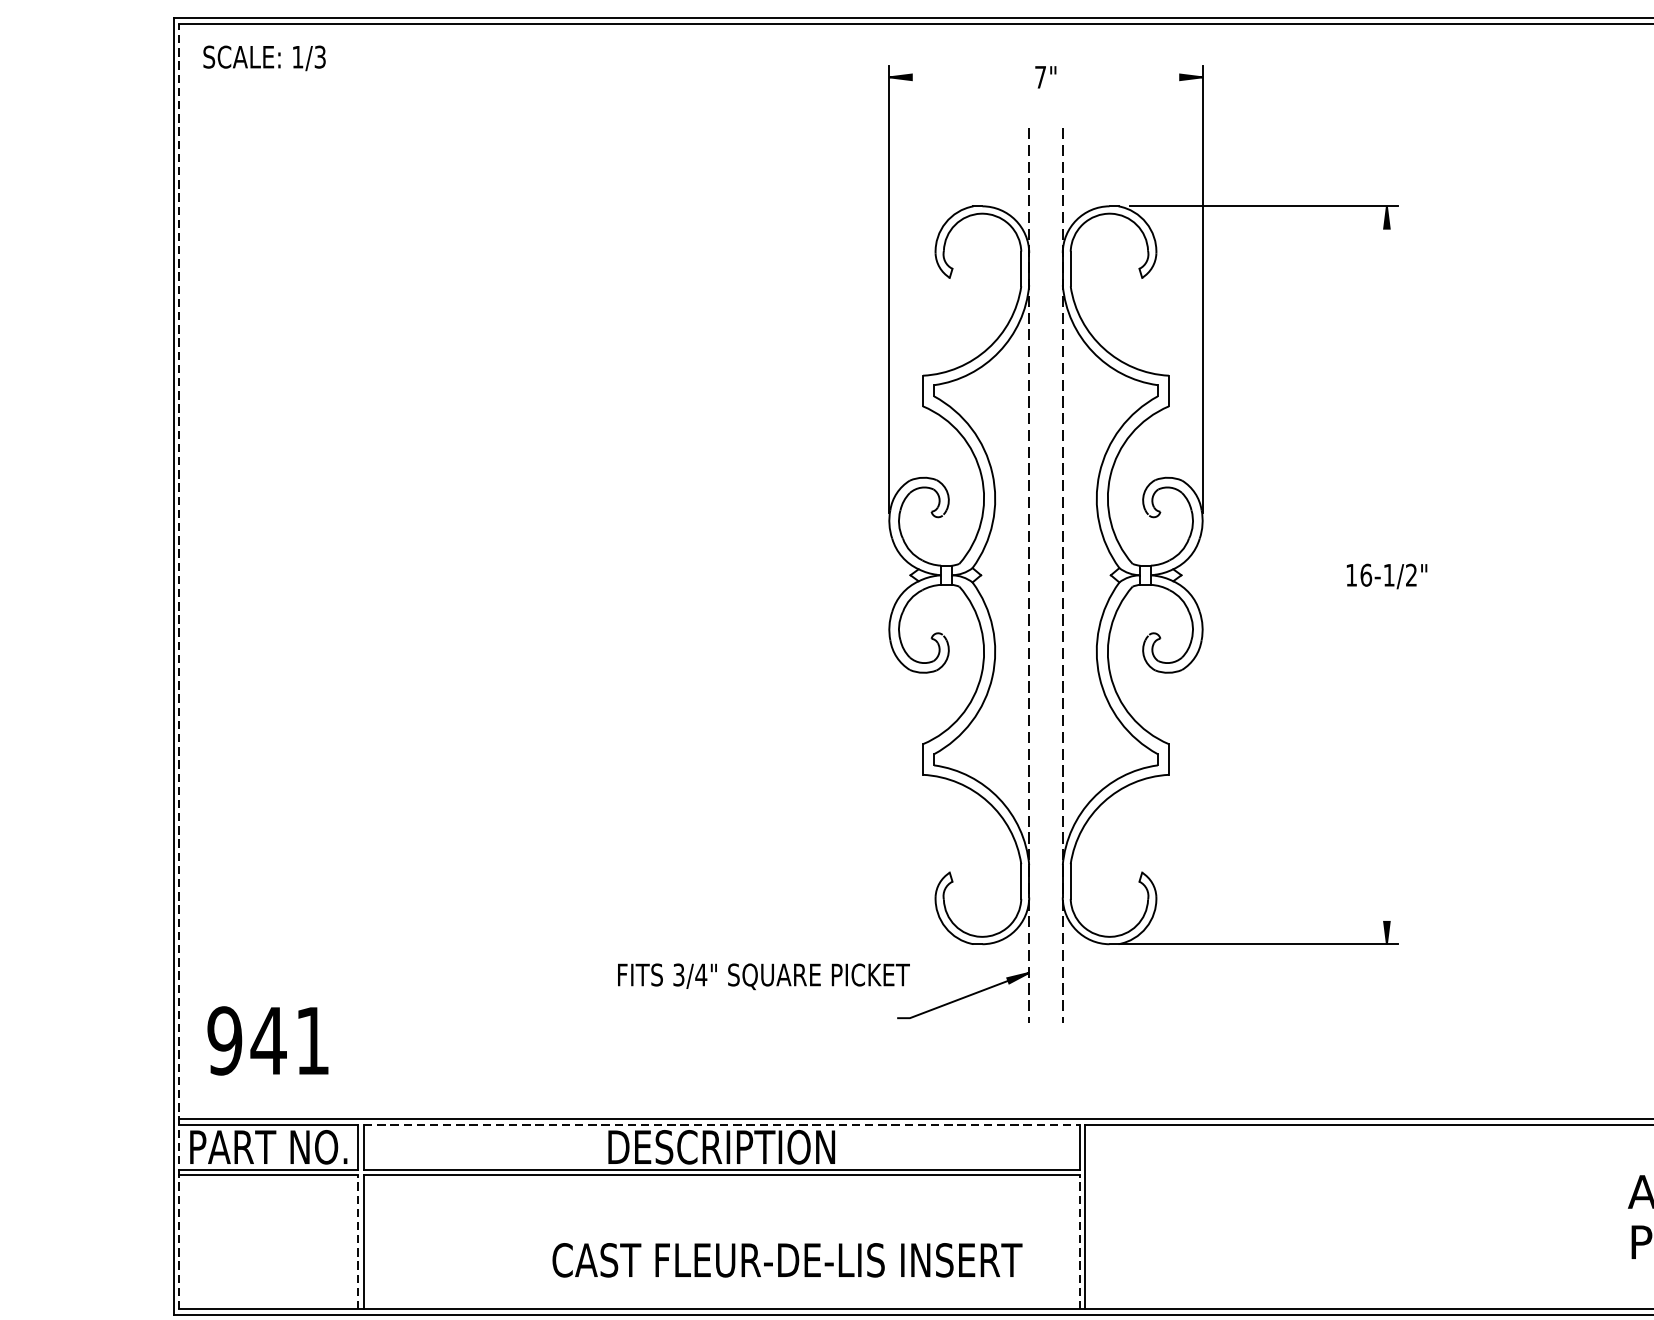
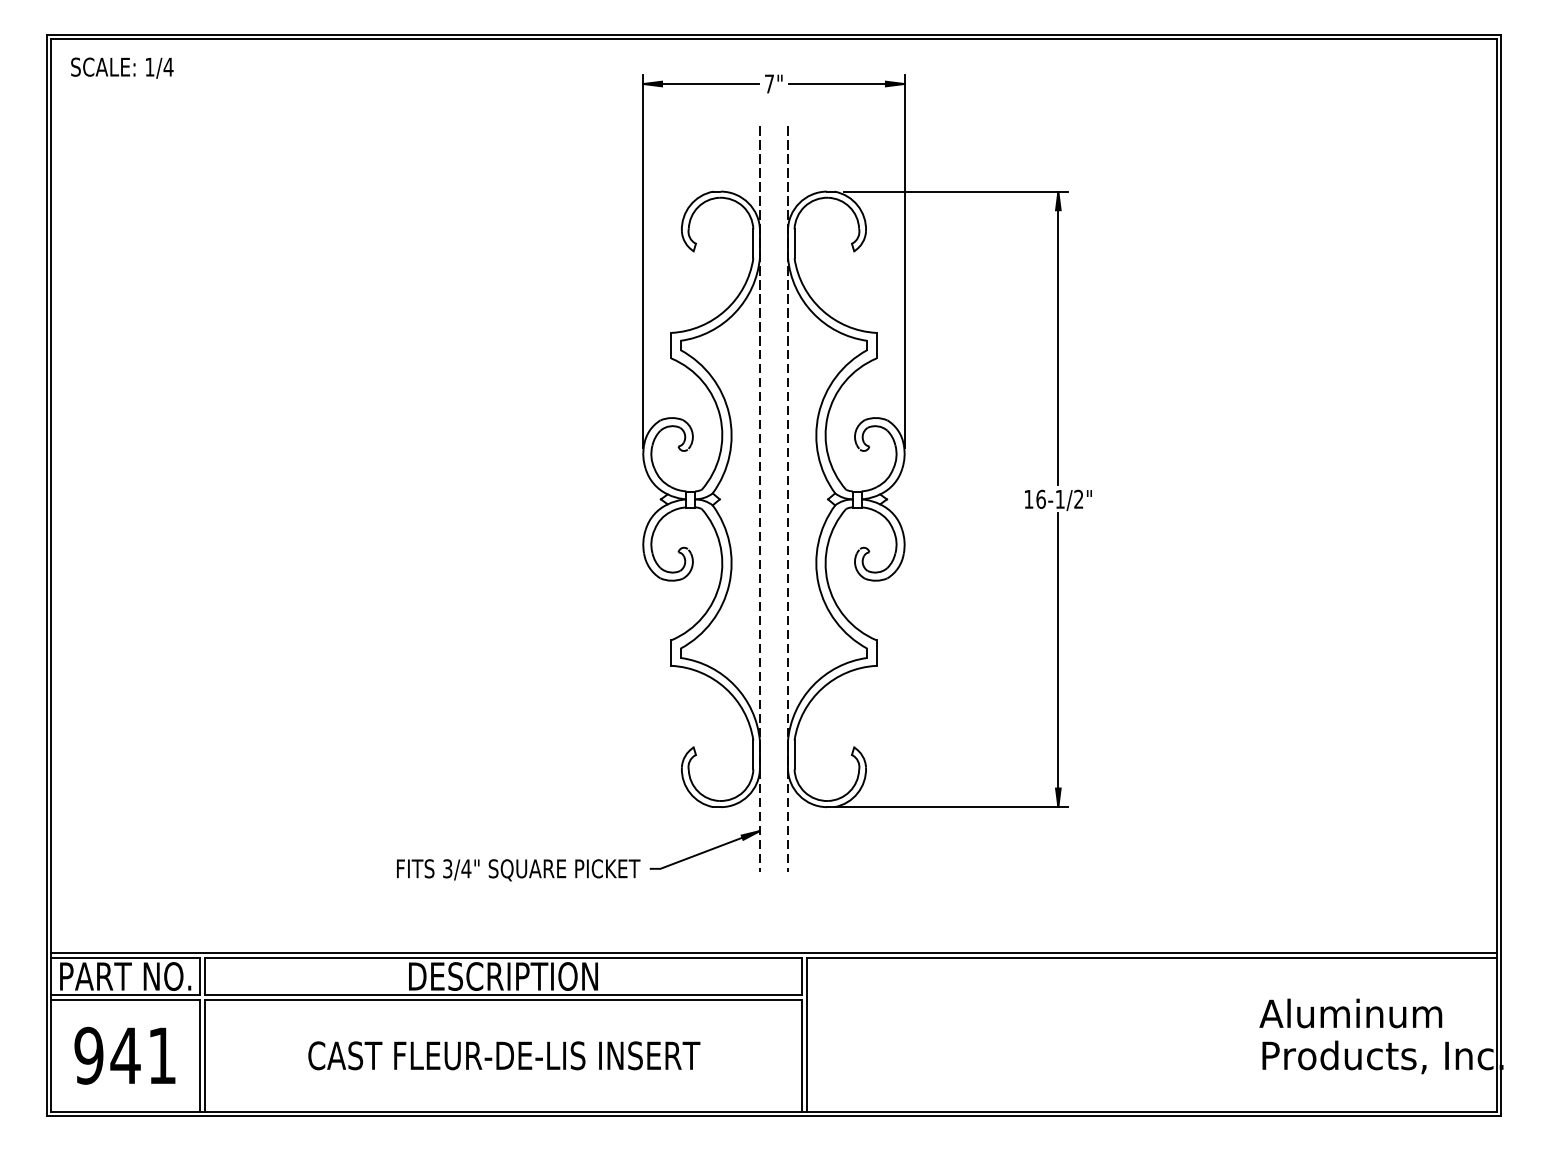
text: (320, 56) -> (168, 66), 1/3 -> 1/4
line: (959, 77) -> (701, 84), added
line: (1132, 77) -> (846, 84), added
line: (1387, 382) -> (1058, 338), added
line: (179, 666) -> (51, 575), dashed -> solid
line: (1387, 768) -> (1058, 660), added
text: (763, 977) -> (518, 870), moved
text: (267, 1040) -> (124, 1055), moved
line: (721, 1124) -> (503, 957), dashed -> solid
line: (358, 1241) -> (200, 1055), dashed -> solid
line: (1078, 1241) -> (801, 1055), dashed -> solid
text: (787, 1259) -> (504, 1055), moved

